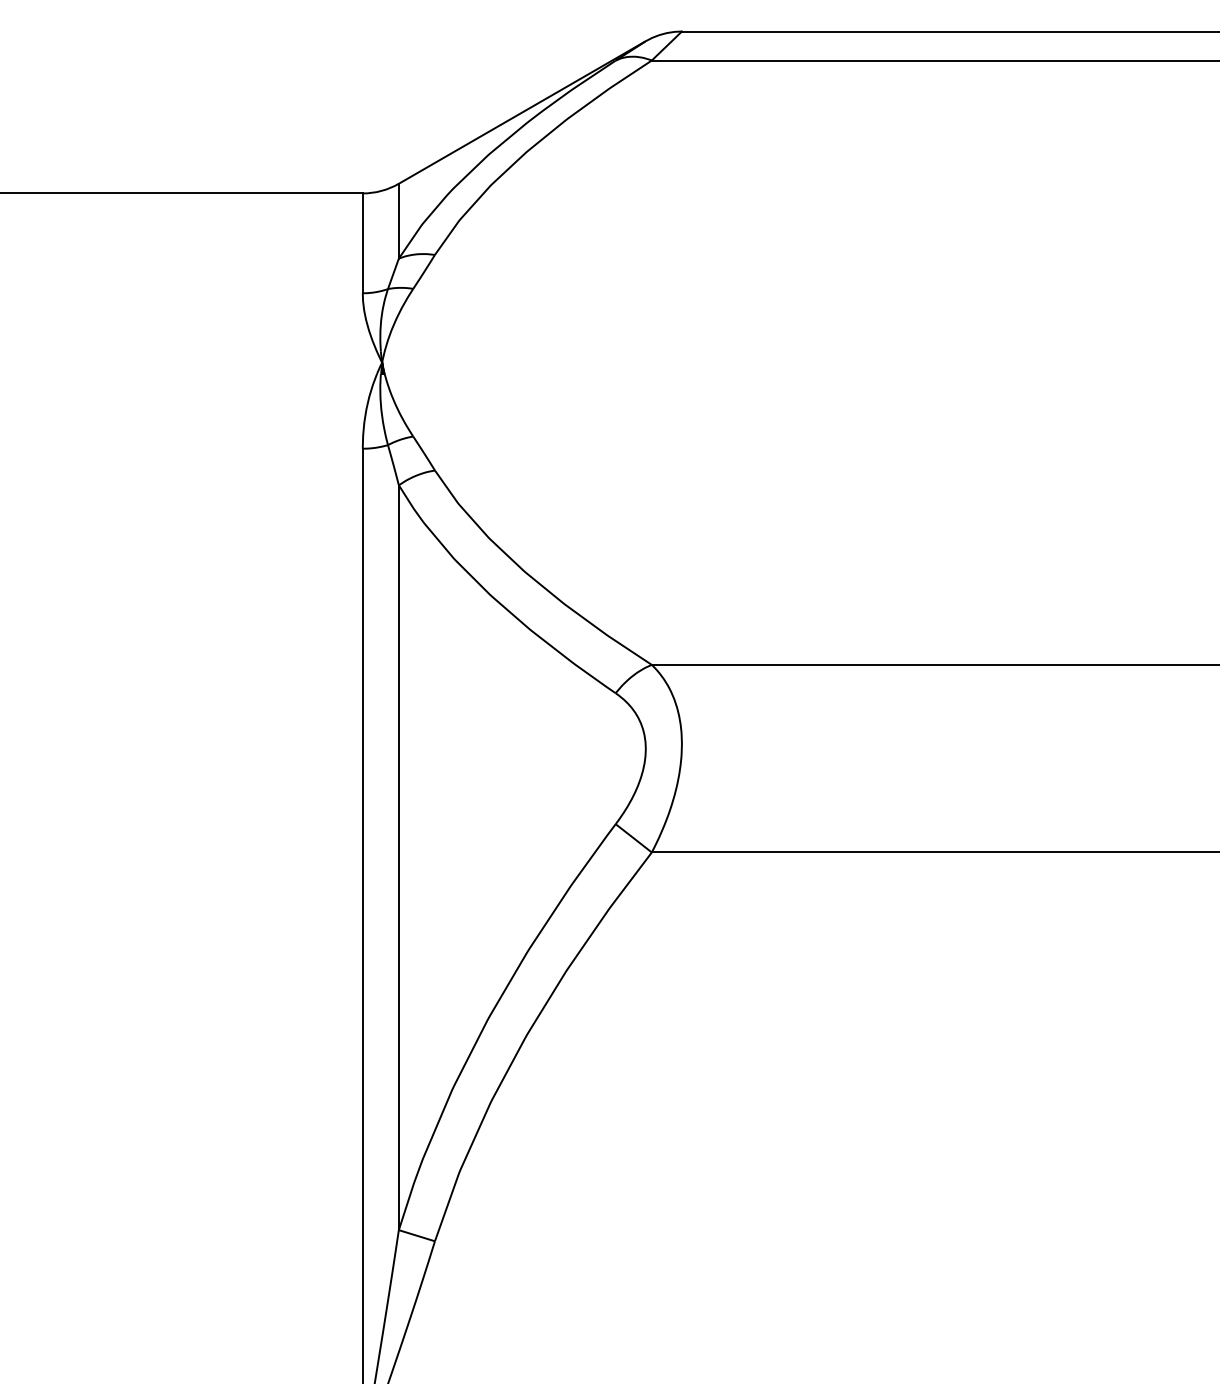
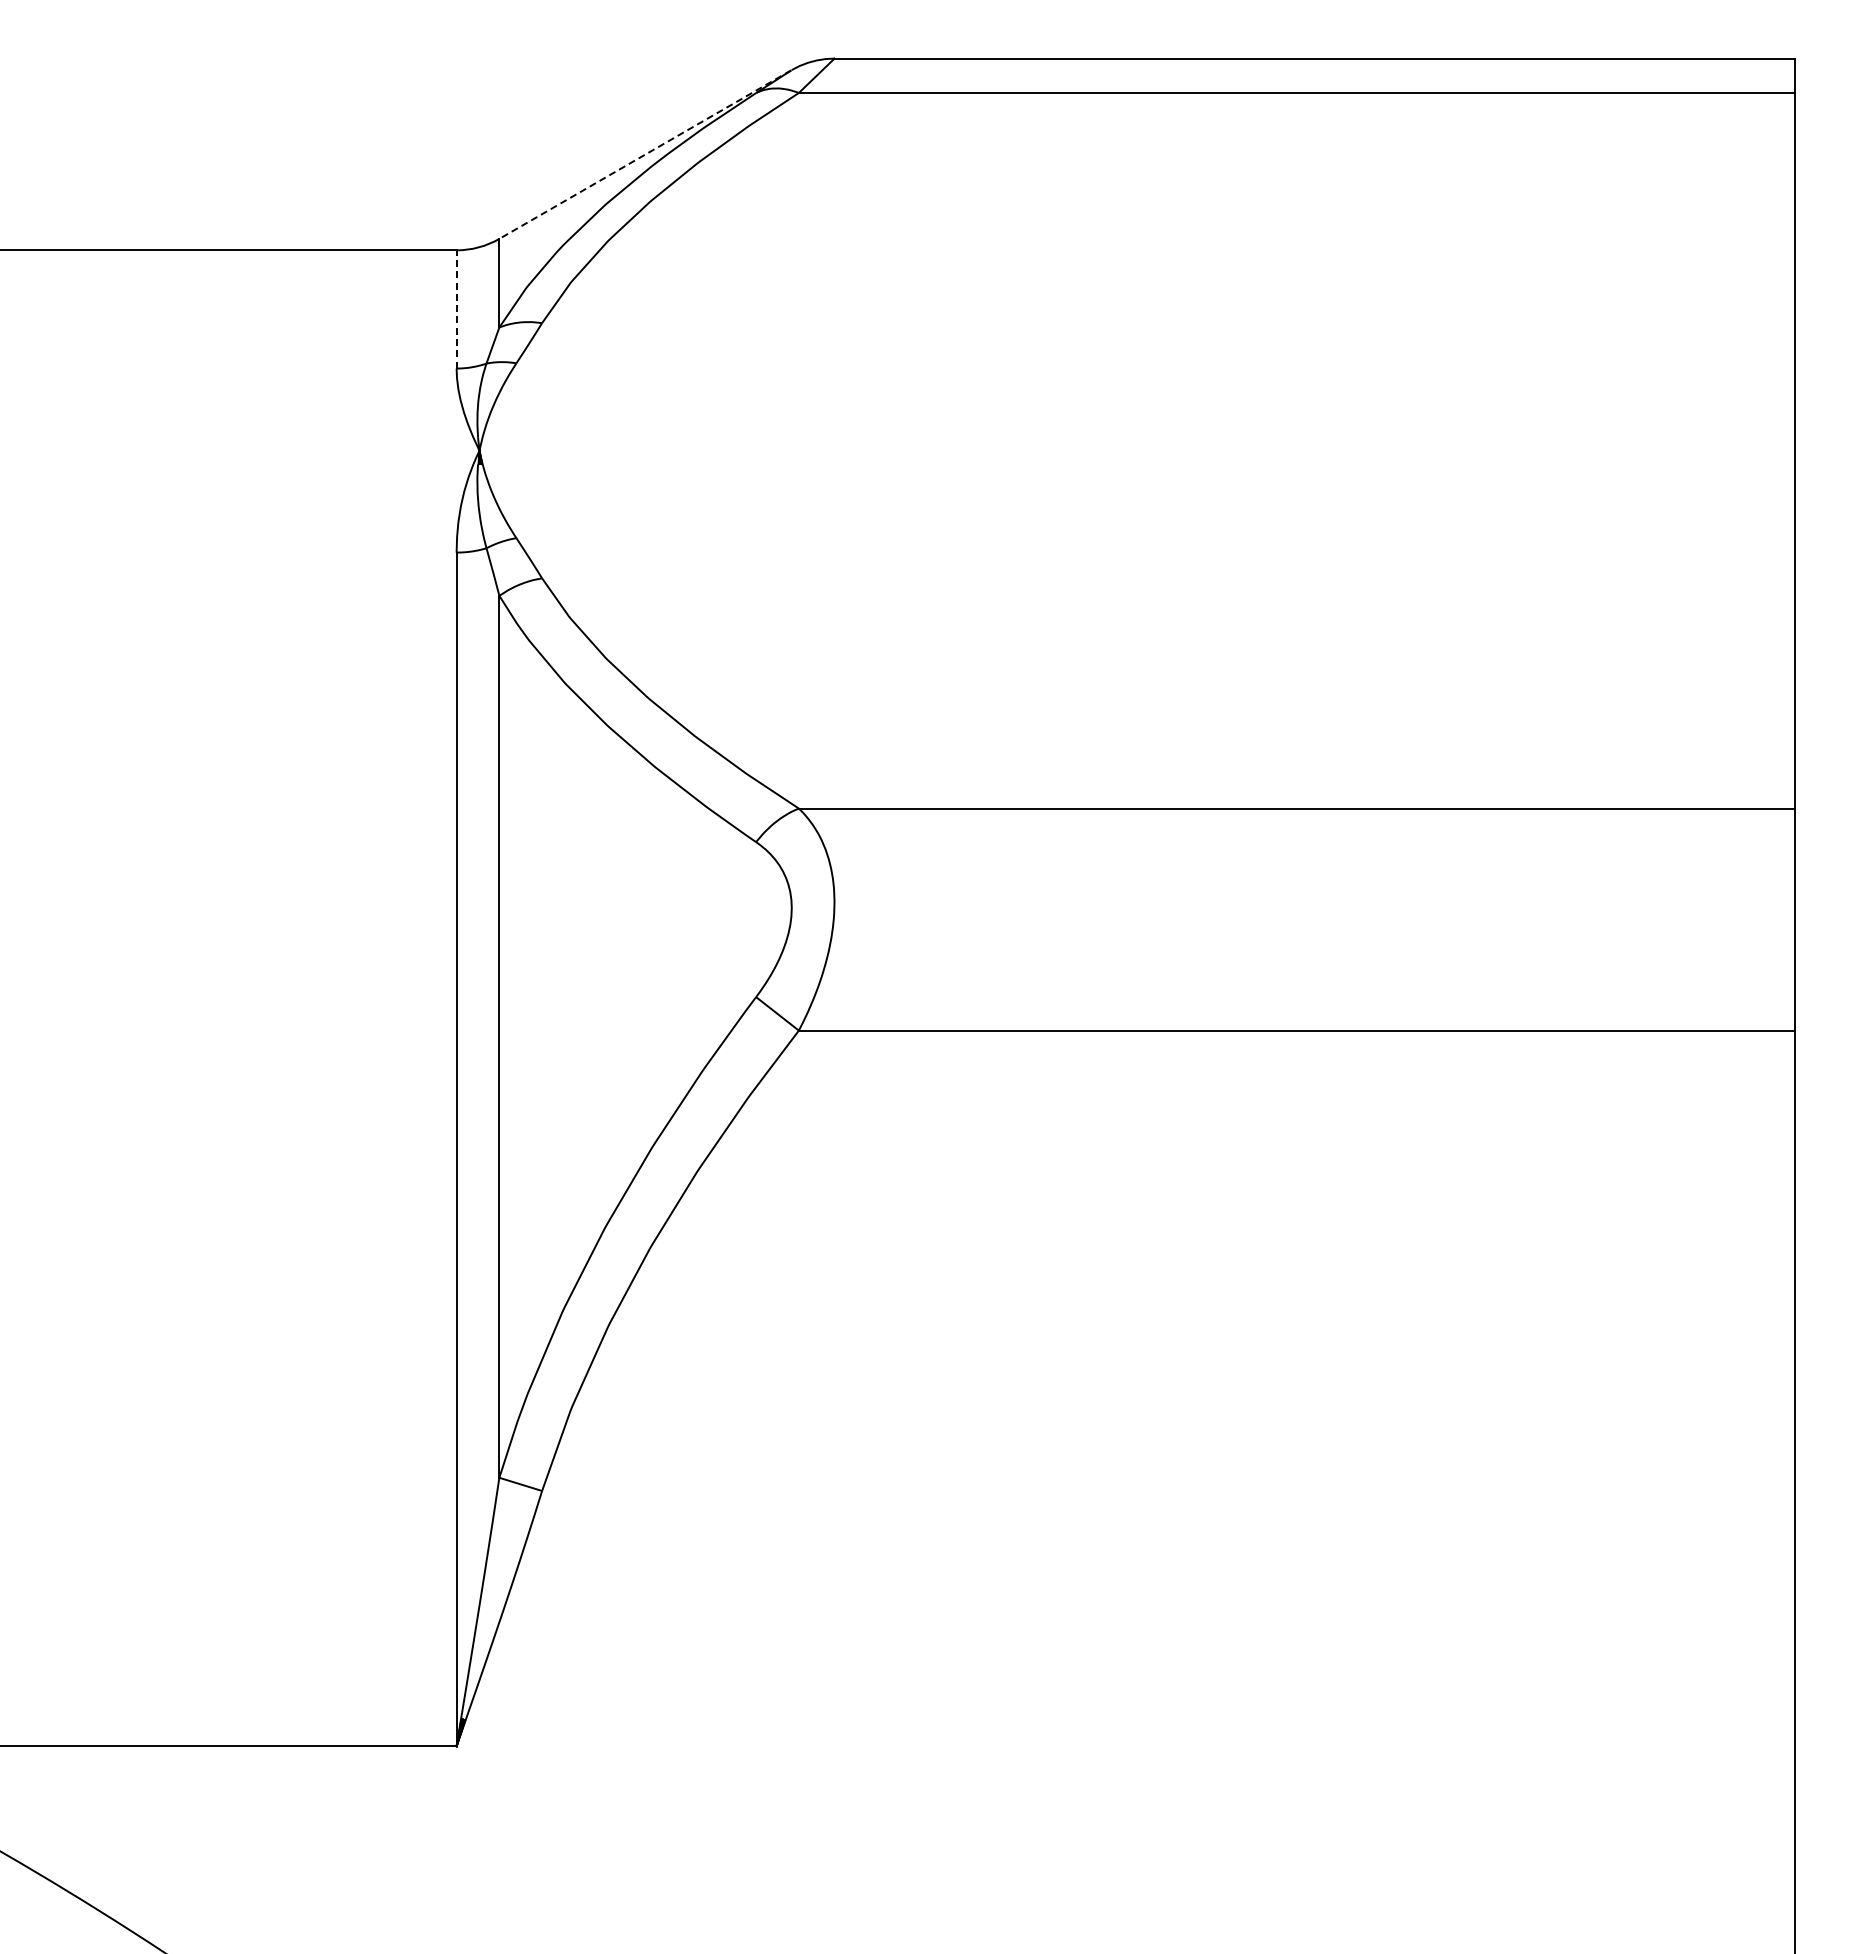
line: (521, 112) -> (644, 154), solid -> dashed
line: (362, 242) -> (456, 308), solid -> dashed

